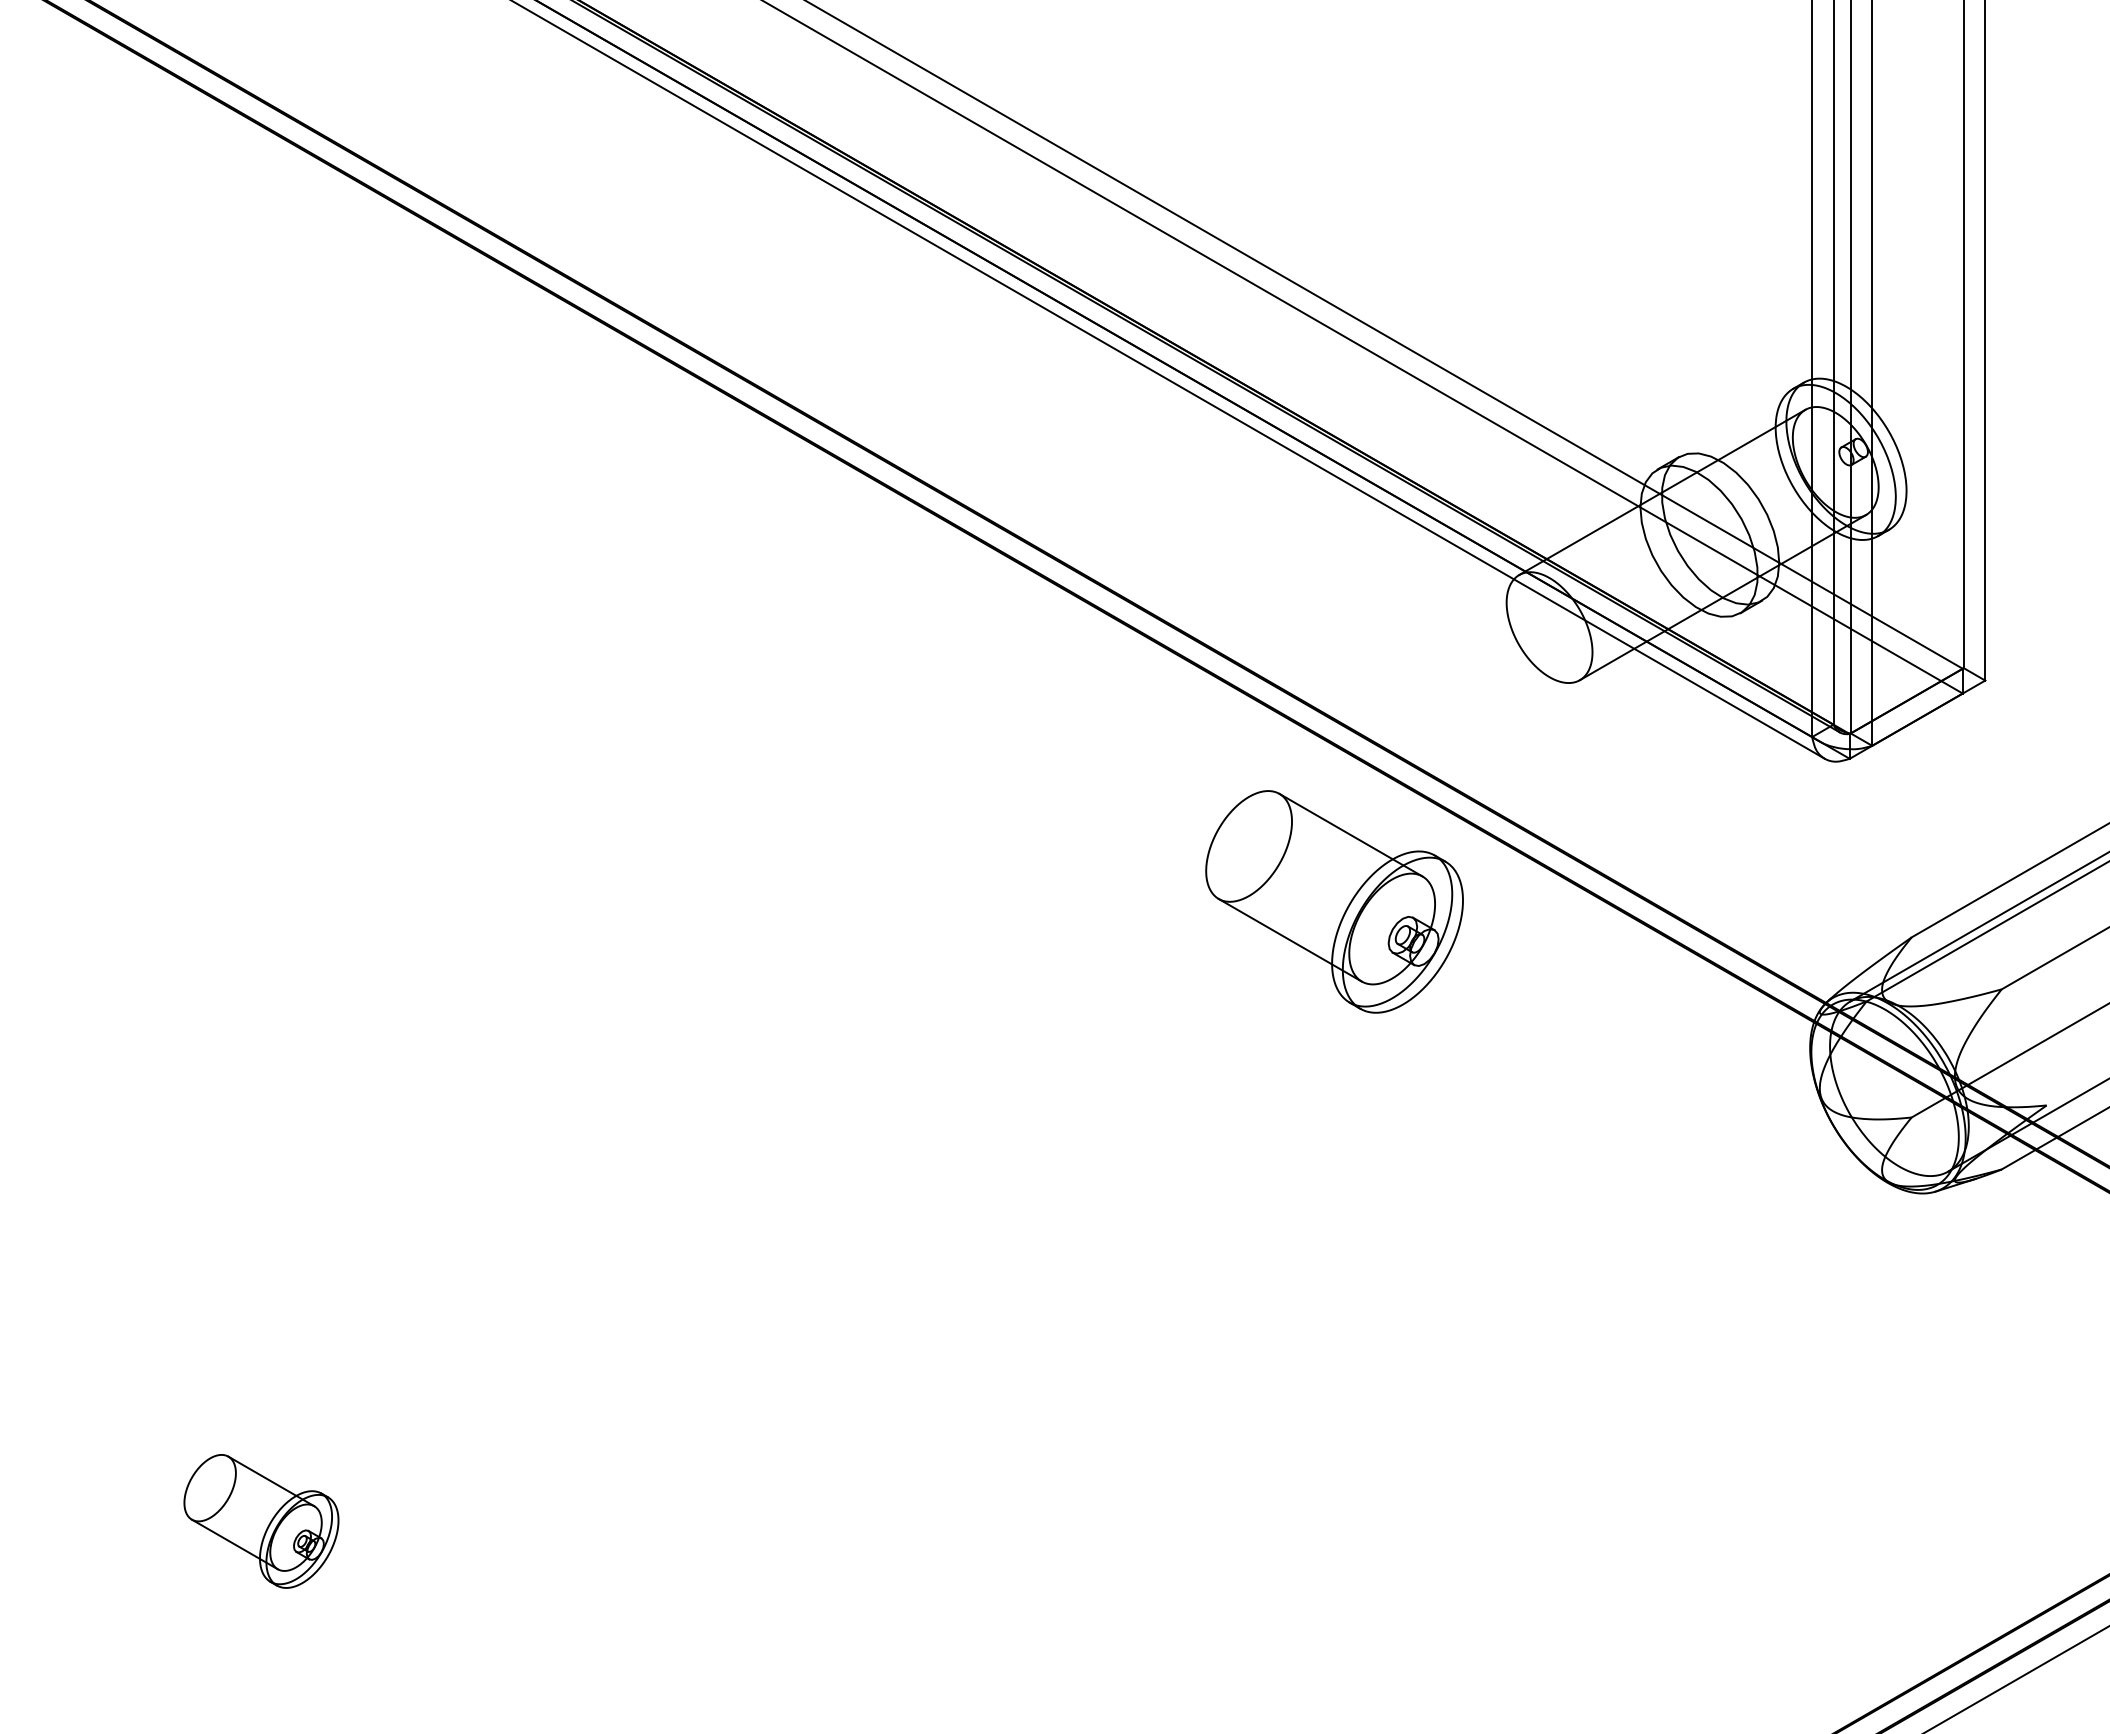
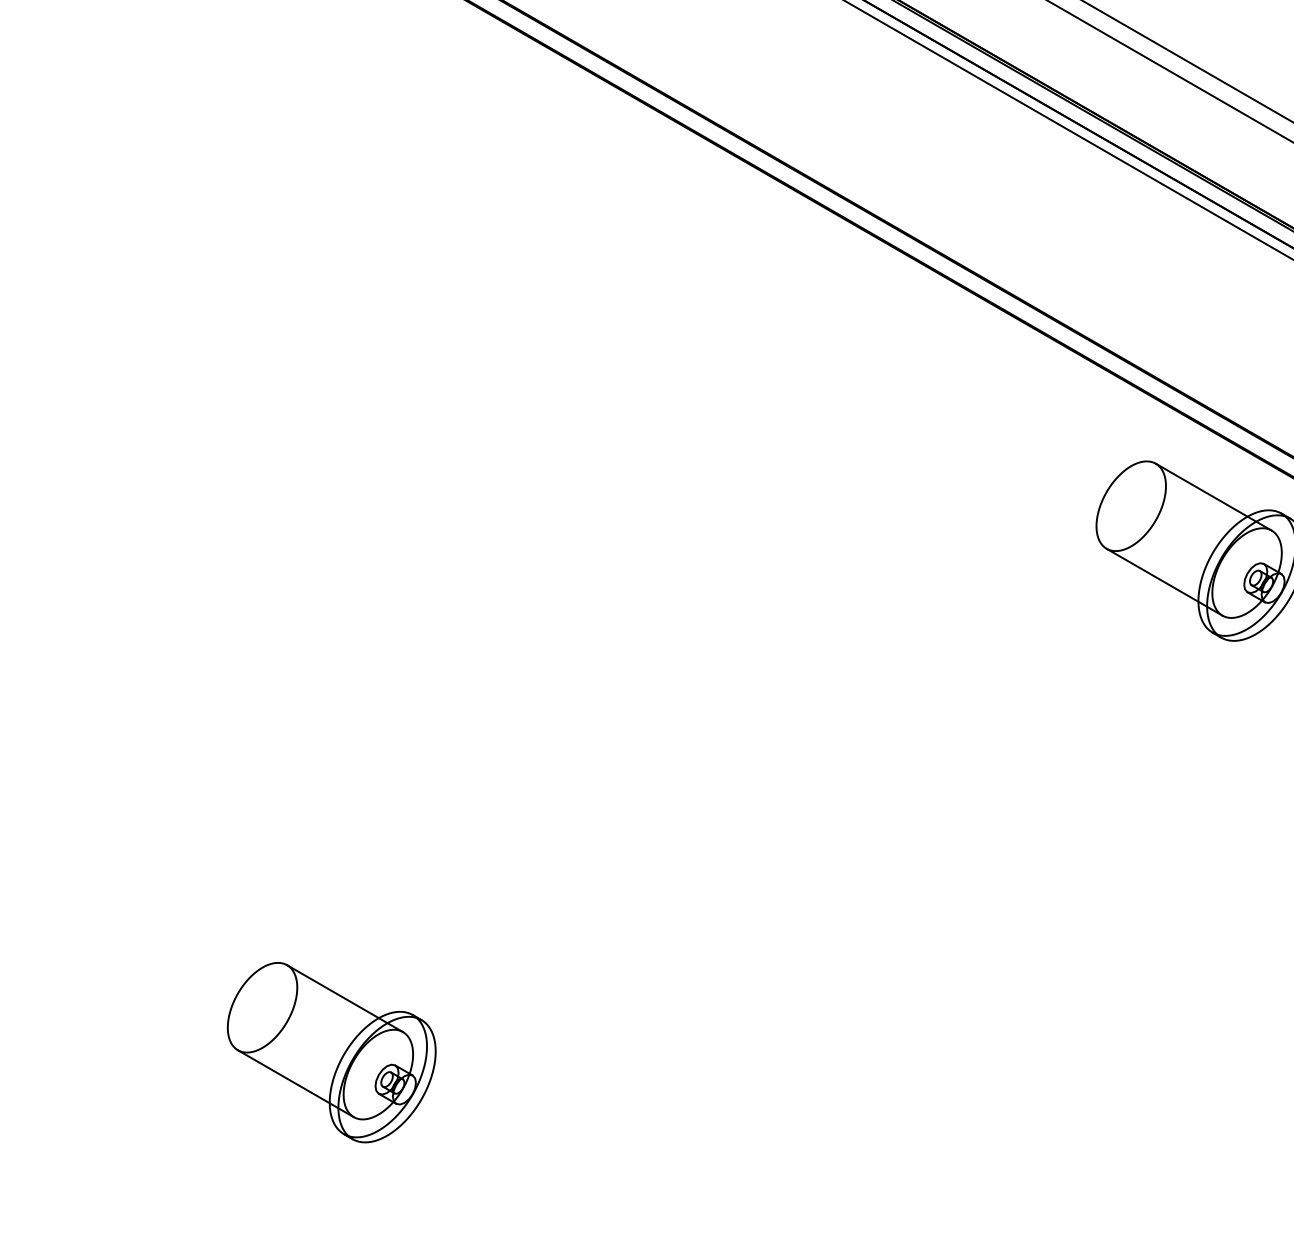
part: (261, 1521) -> (331, 1052), size x1.67

